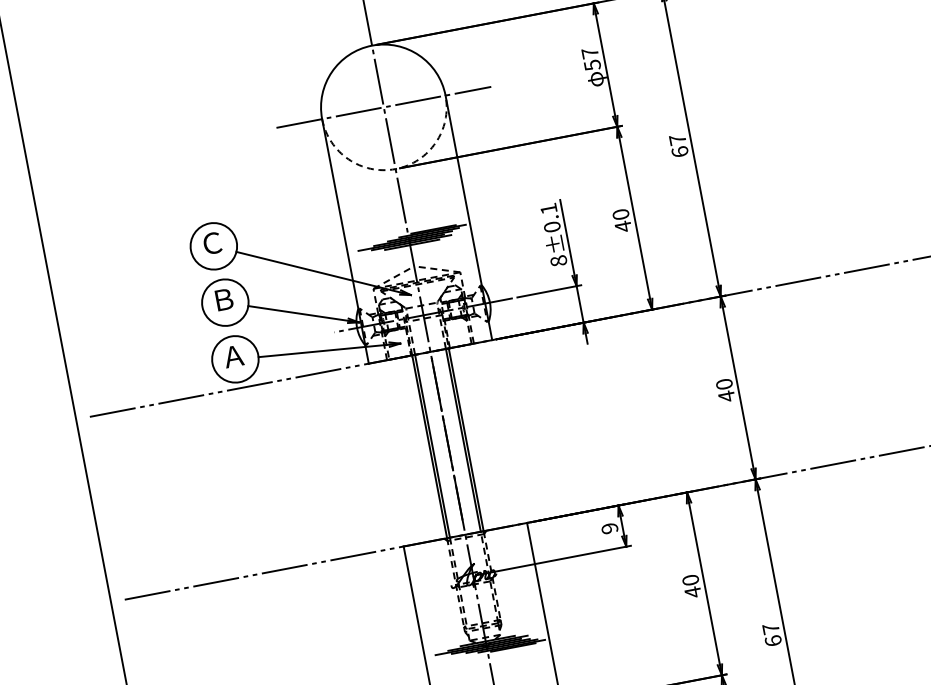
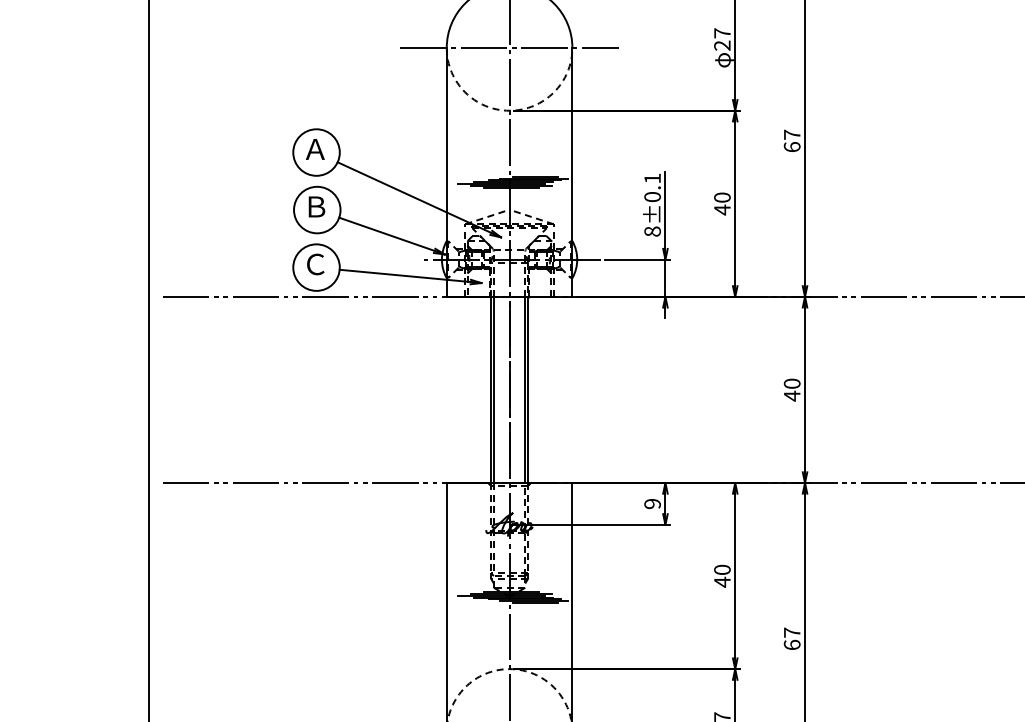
text: (592, 65) -> (722, 45), 57 -> 27
text: (211, 243) -> (314, 149), Ｃ -> Ａ
text: (232, 356) -> (314, 264), Ａ -> Ｃ

